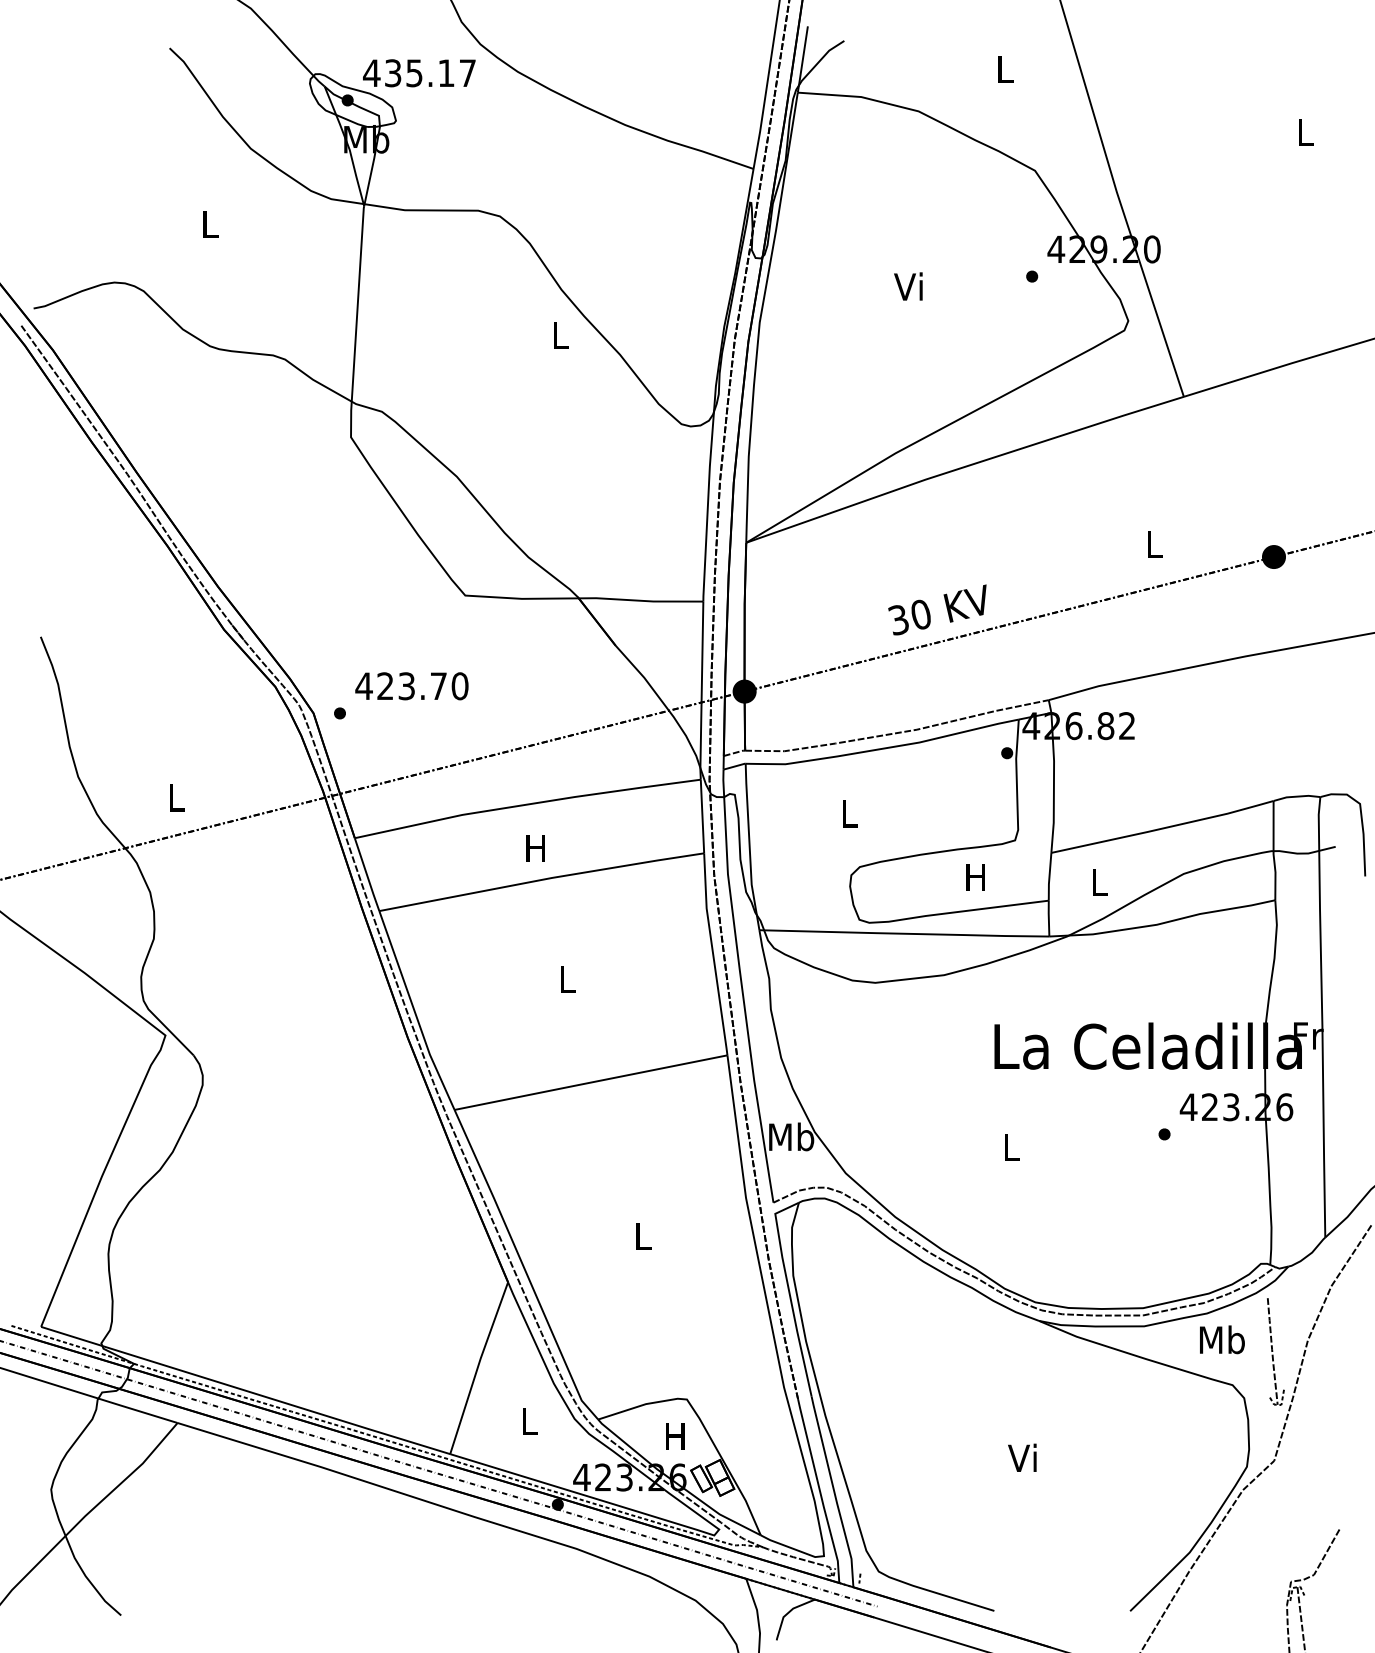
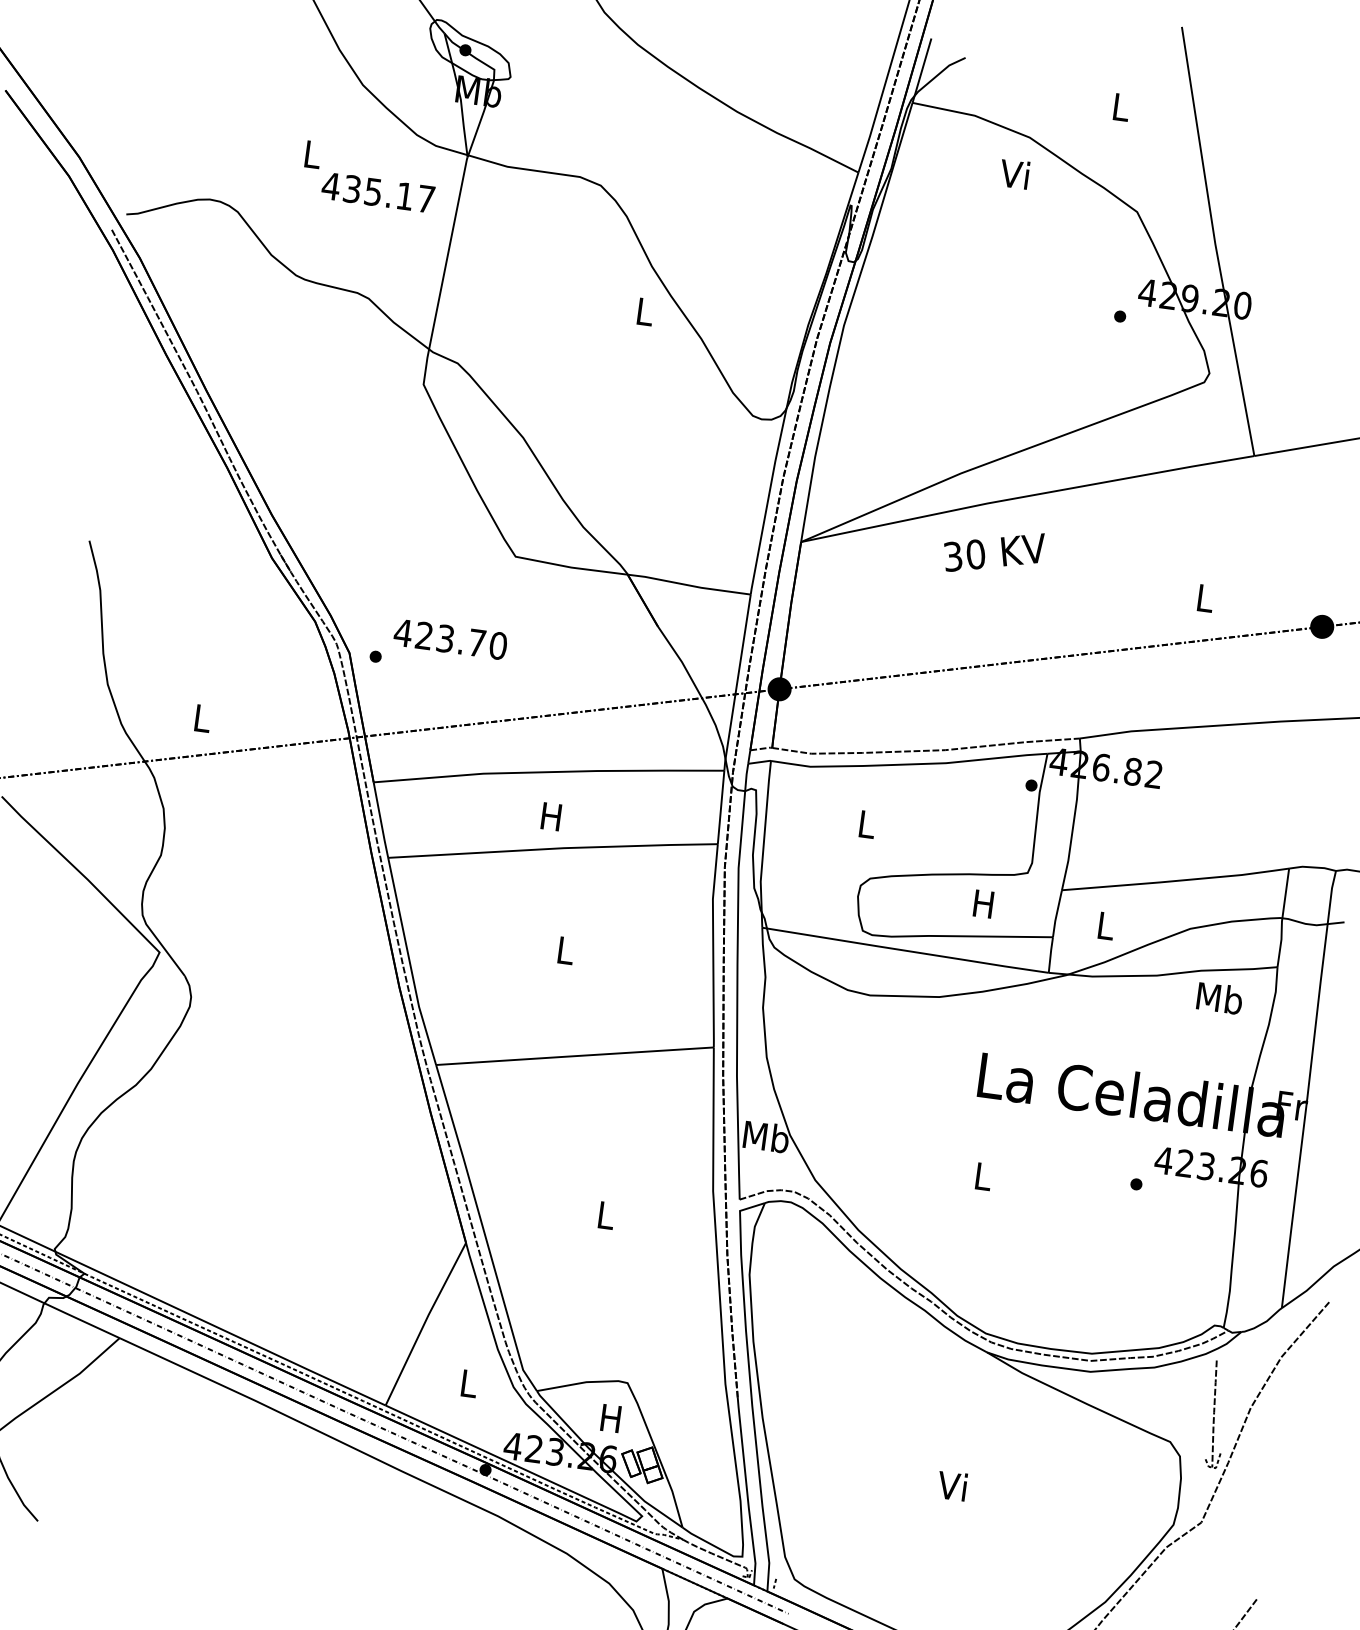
text: (419, 73) -> (378, 192), moved
text: (908, 286) -> (1014, 174), moved
text: (937, 609) -> (992, 551), moved
text: (1222, 1339) -> (1220, 998), moved

